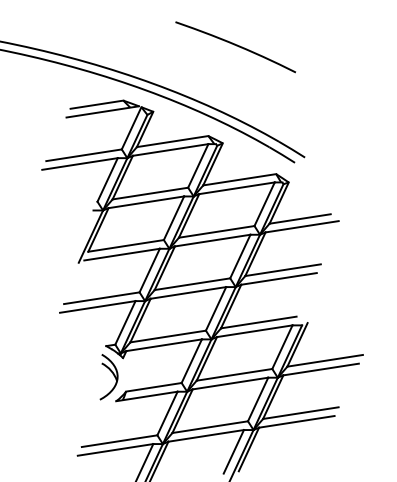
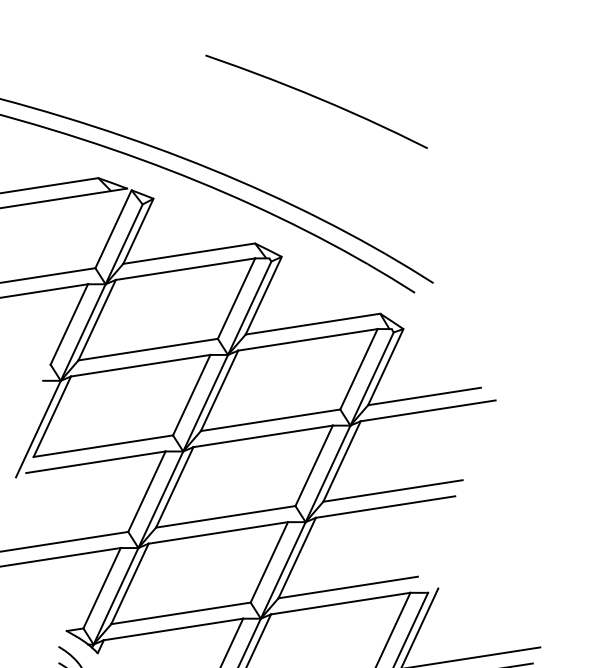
curve: (236, 46) -> (318, 100), moved

